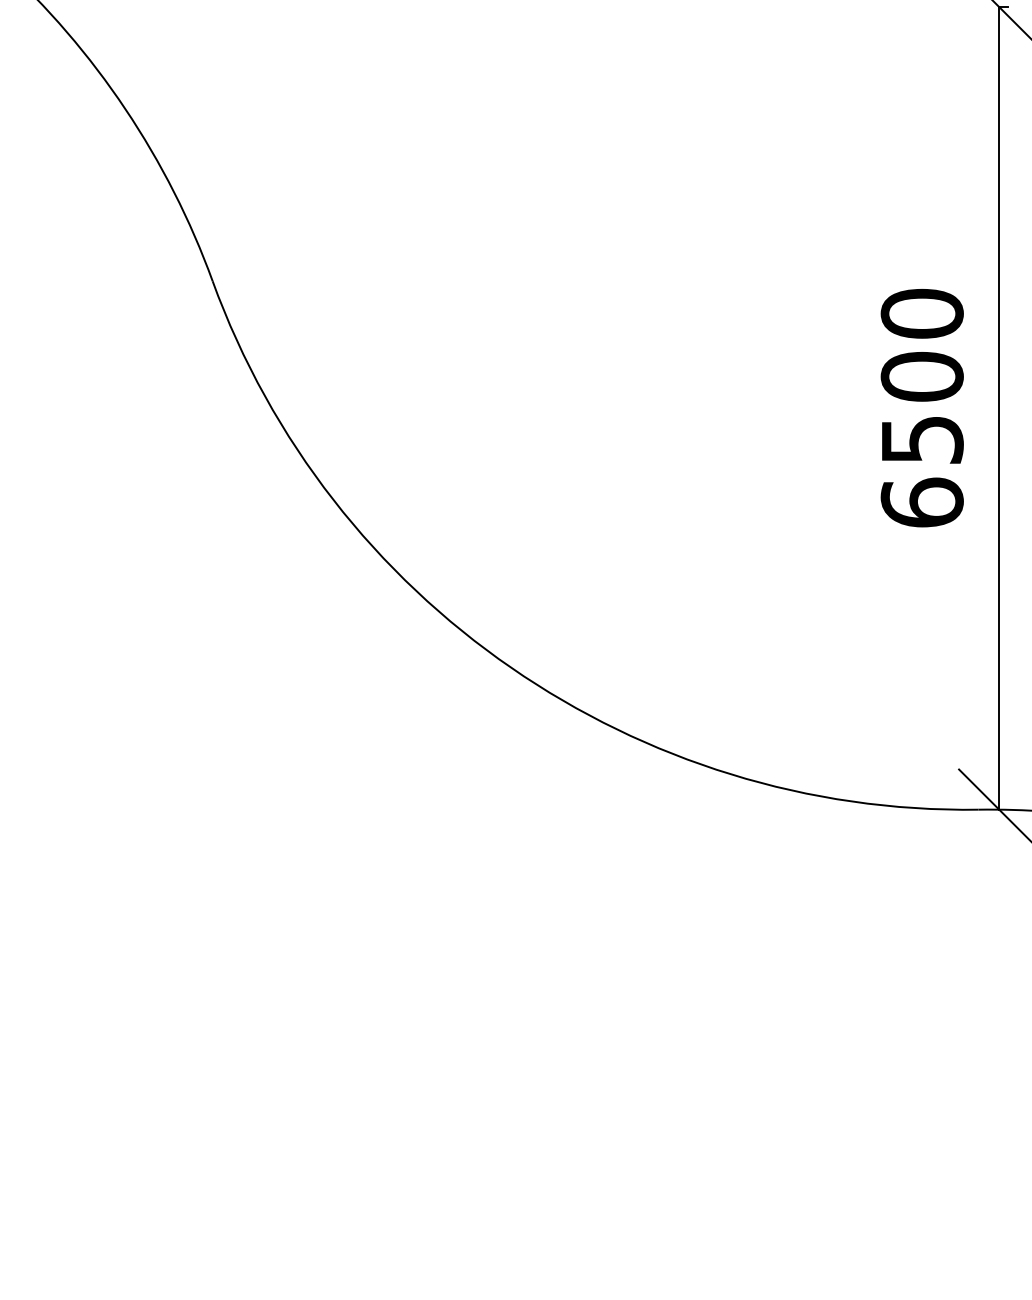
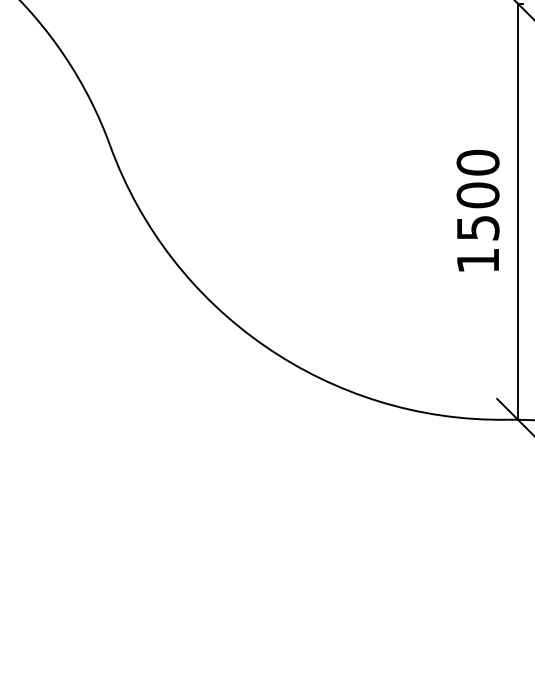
text: (921, 502) -> (477, 260), 6500 -> 1500

